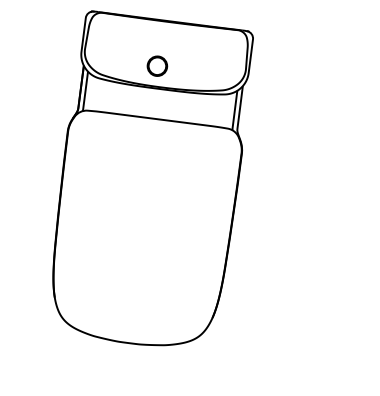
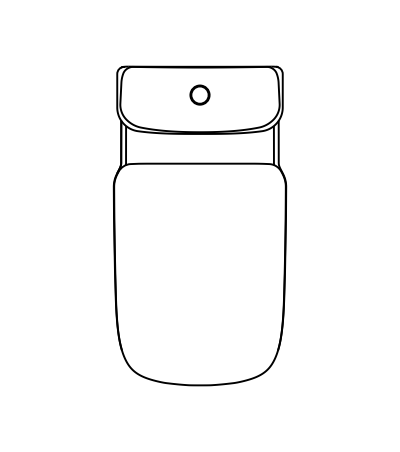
circle: (156, 65) -> (199, 94), moved

